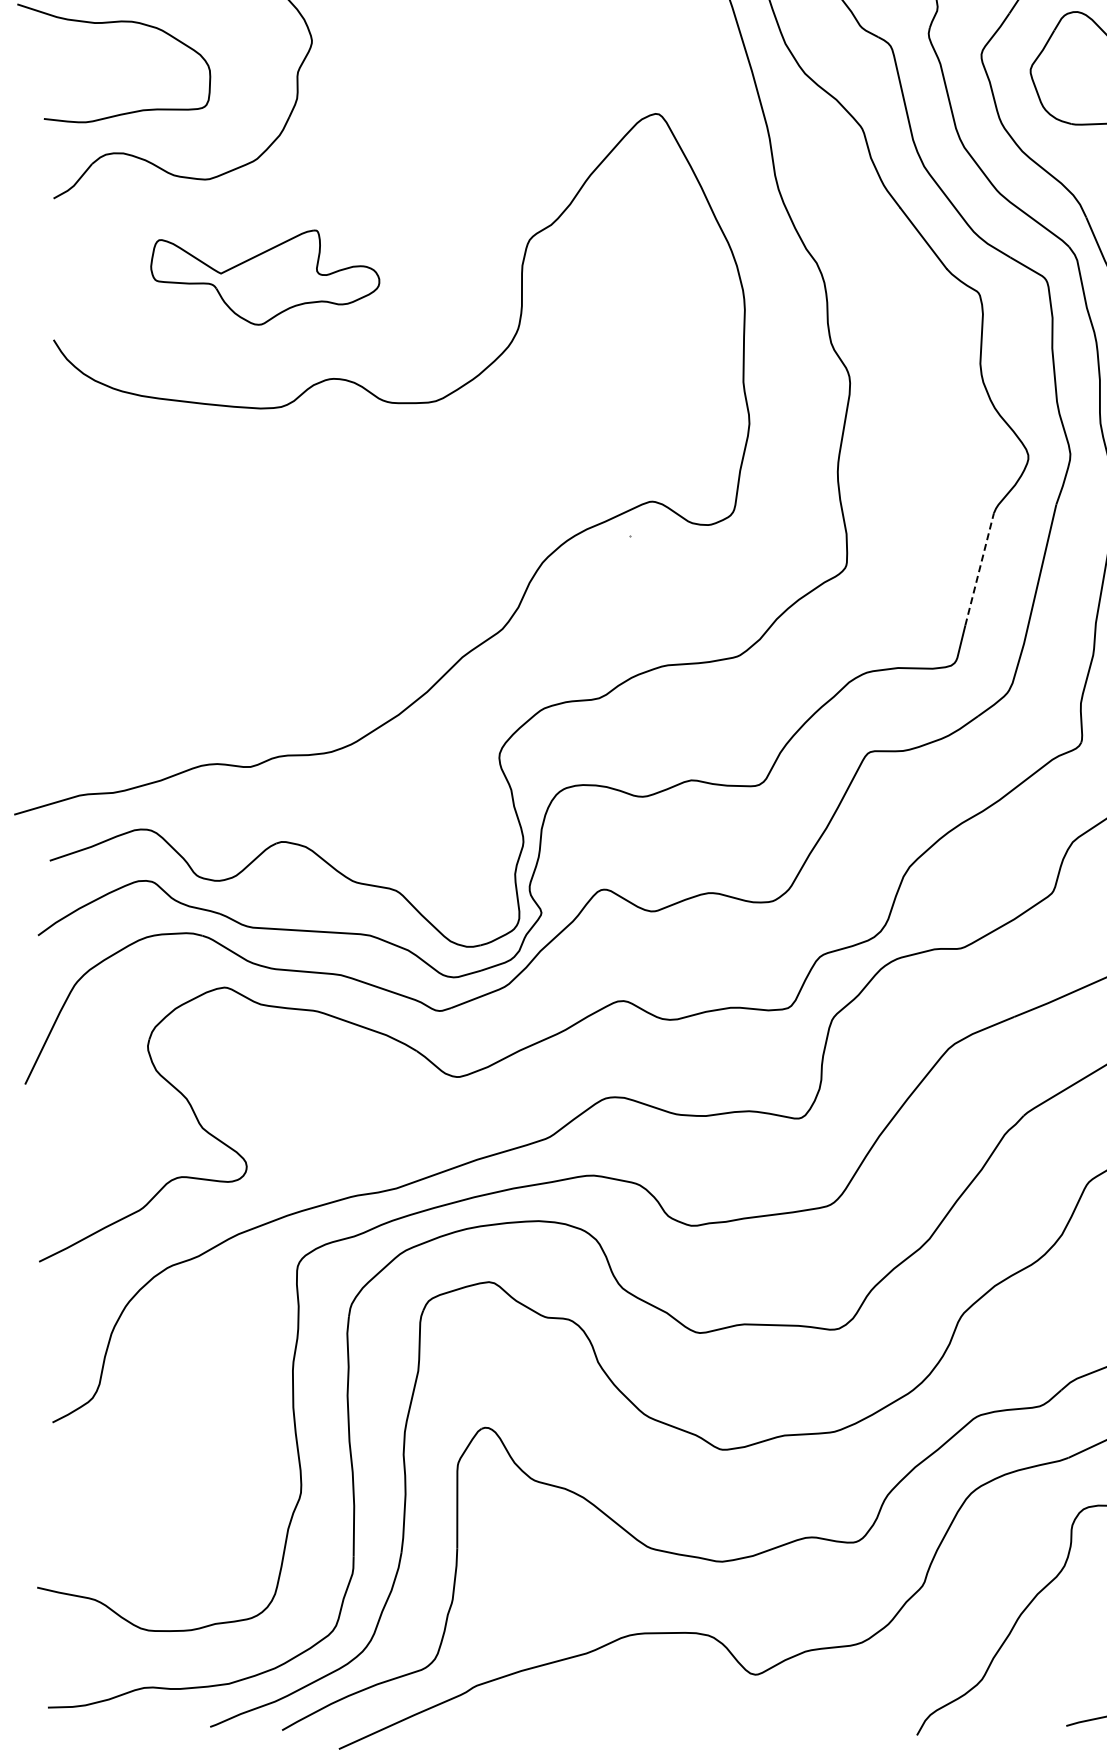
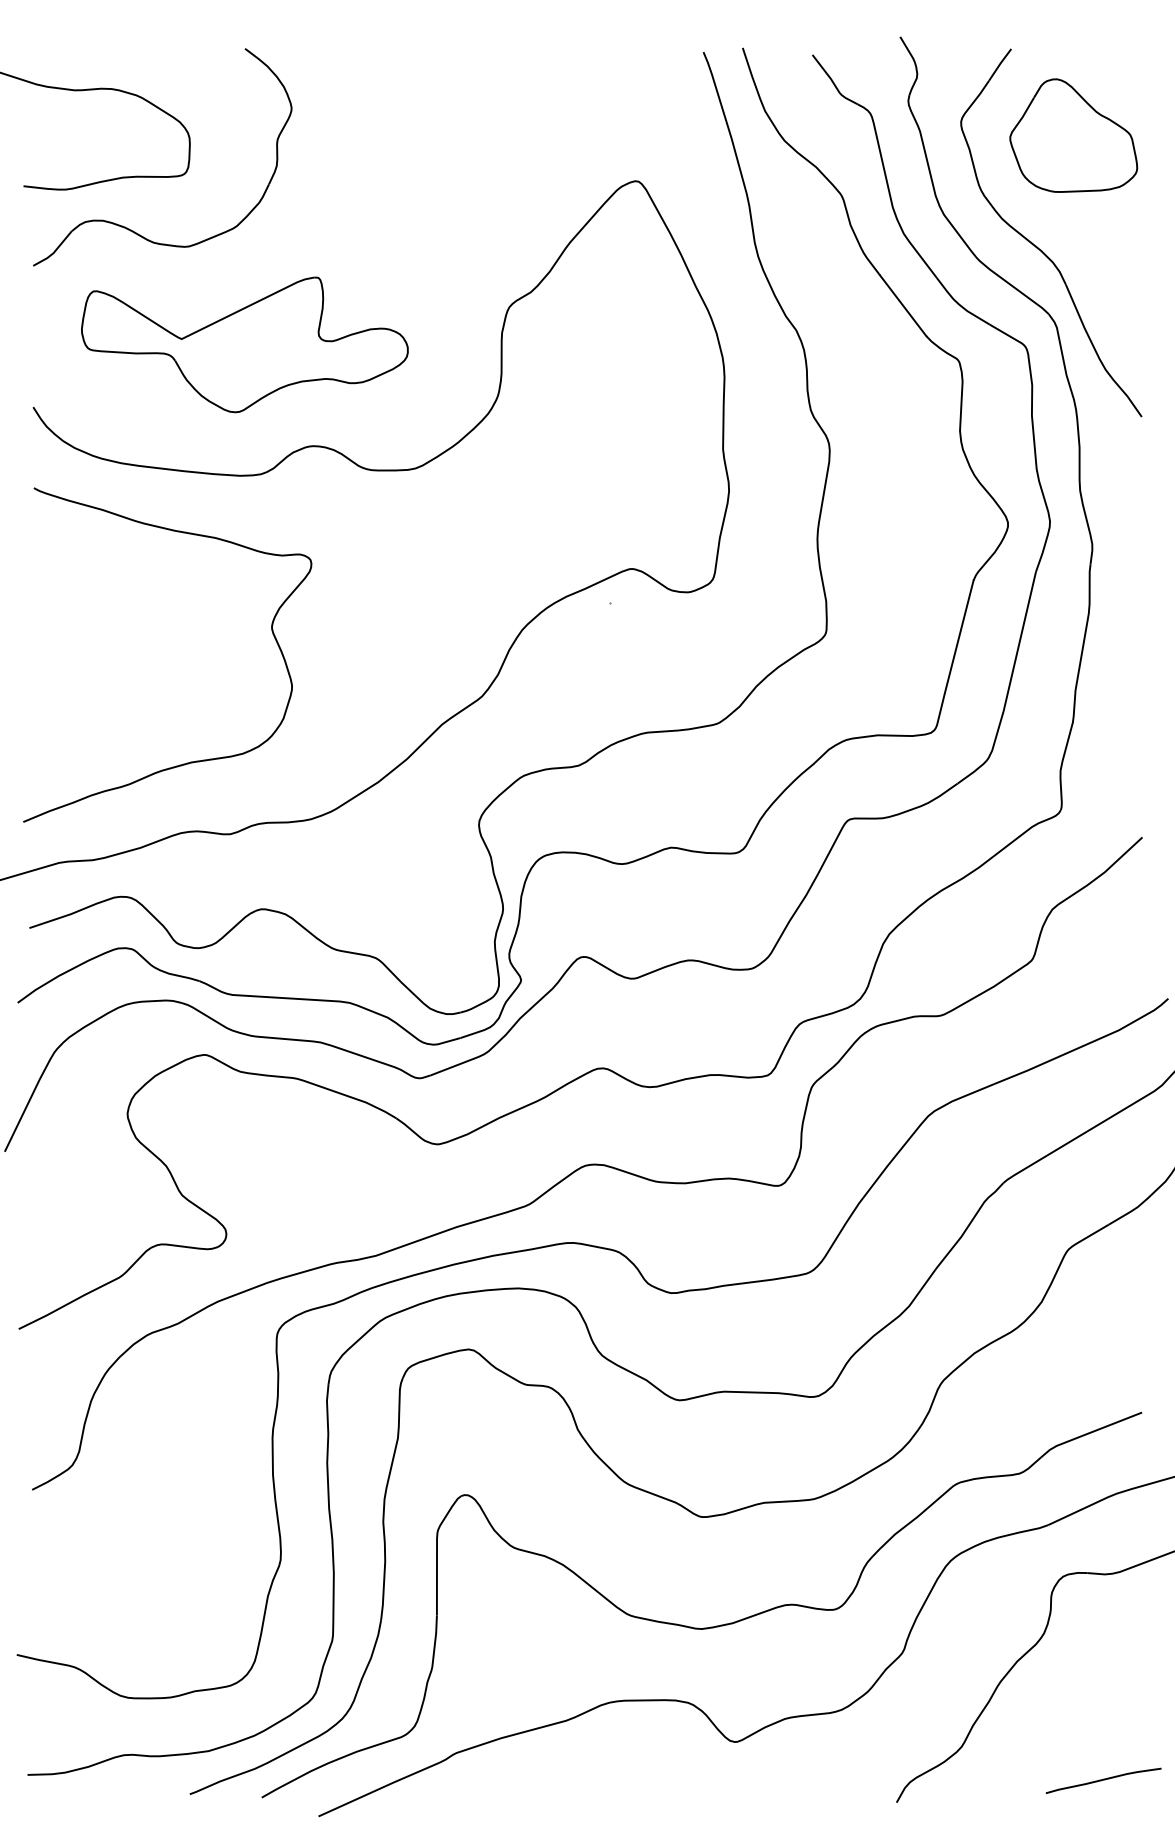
part: (264, 277) -> (244, 344), size x1.43
curve: (291, 564) -> (271, 631), added
line: (979, 569) -> (959, 636), dashed -> solid

